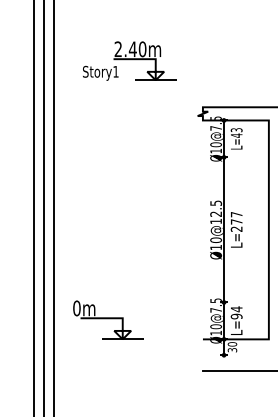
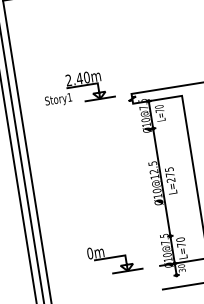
part: (129, 60) -> (78, 87), moved
text: (236, 132) -> (159, 108), L=43 -> L=70
text: (236, 214) -> (169, 169), L=277 -> L=275
text: (236, 312) -> (180, 242), L=94 -> L=70
part: (108, 319) -> (114, 258), moved

